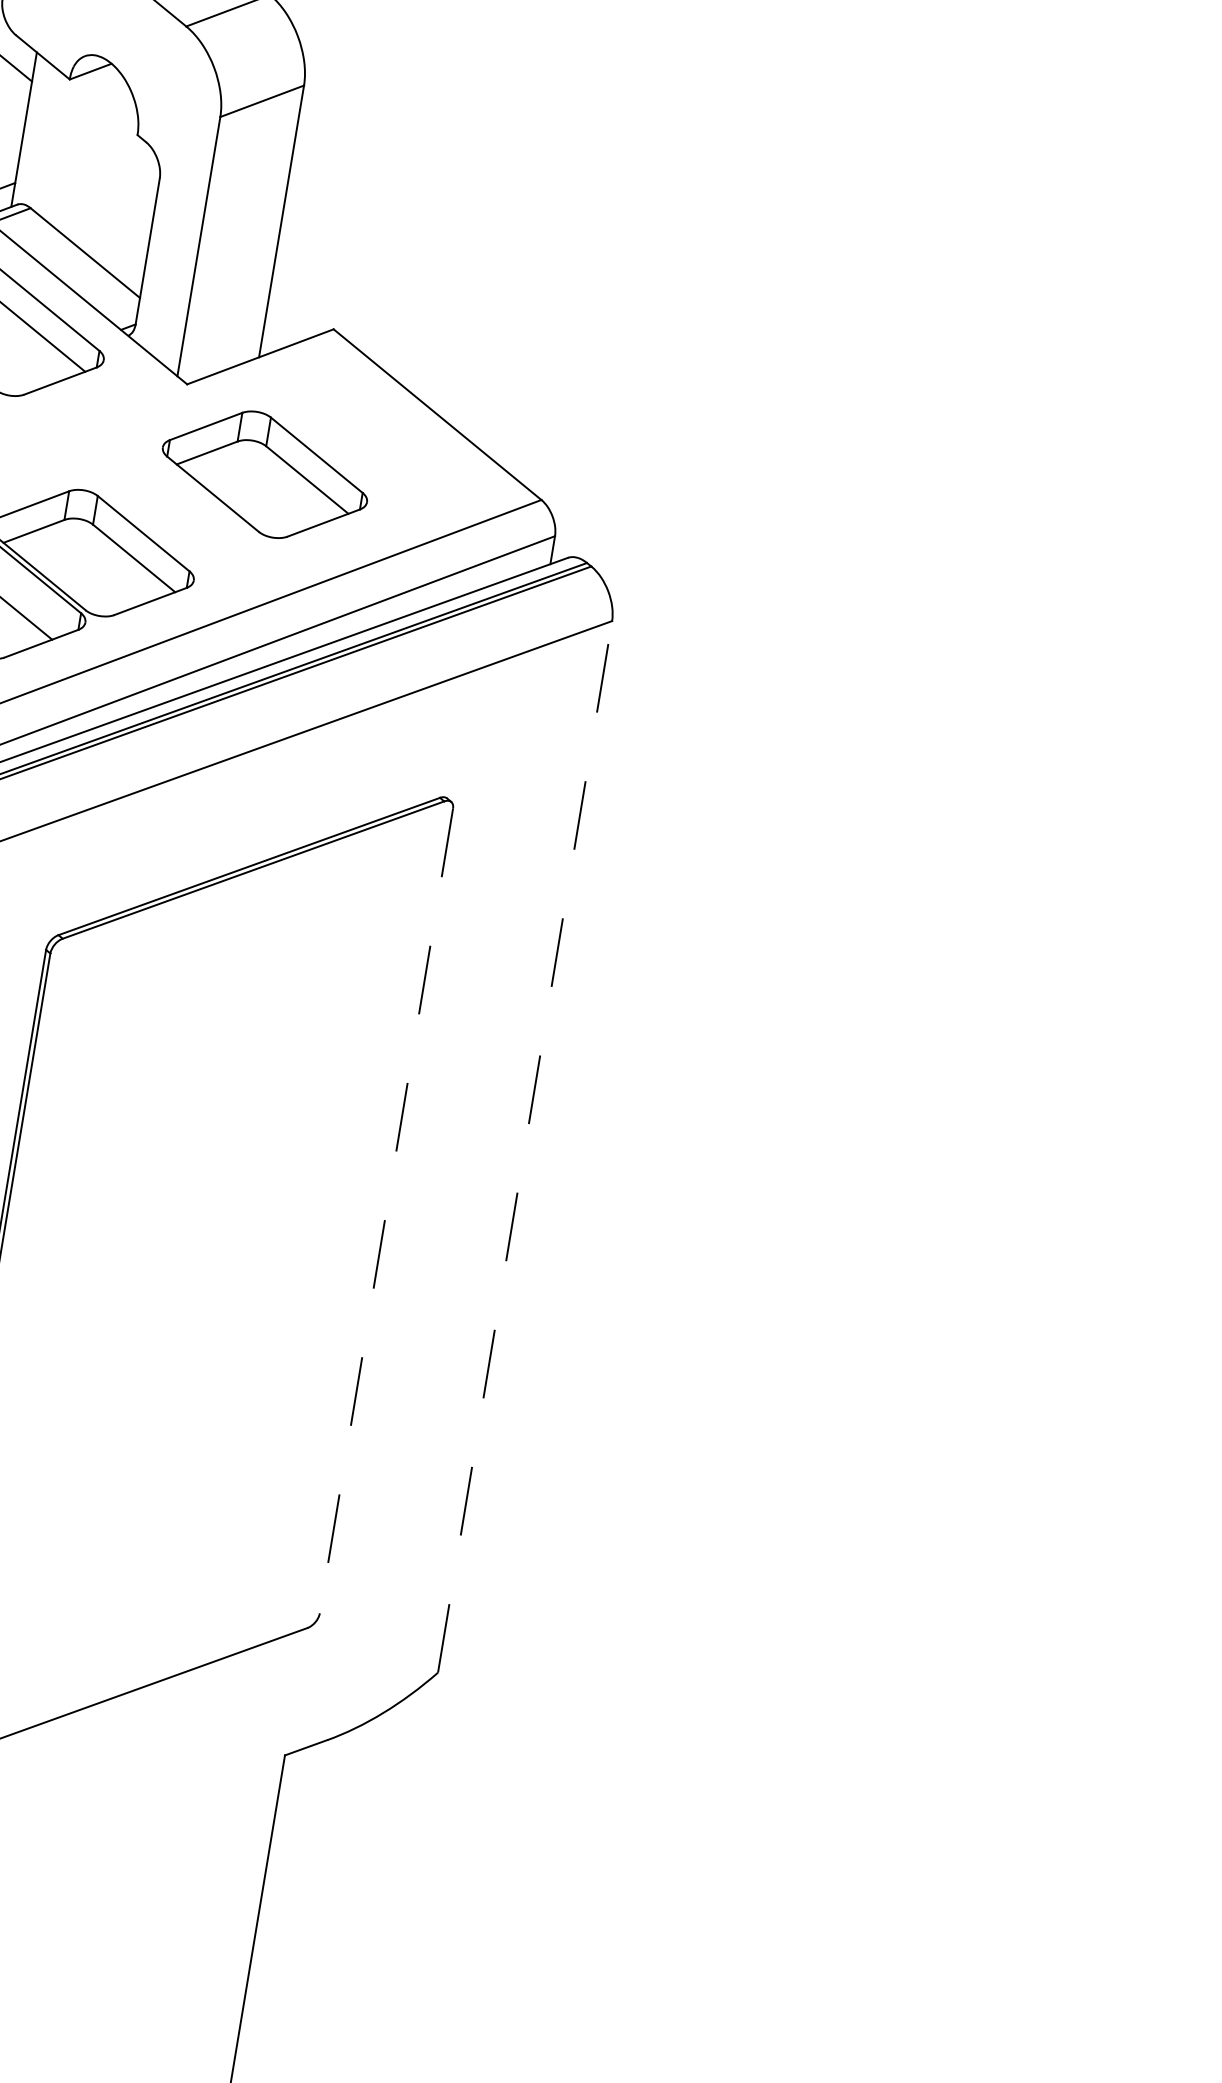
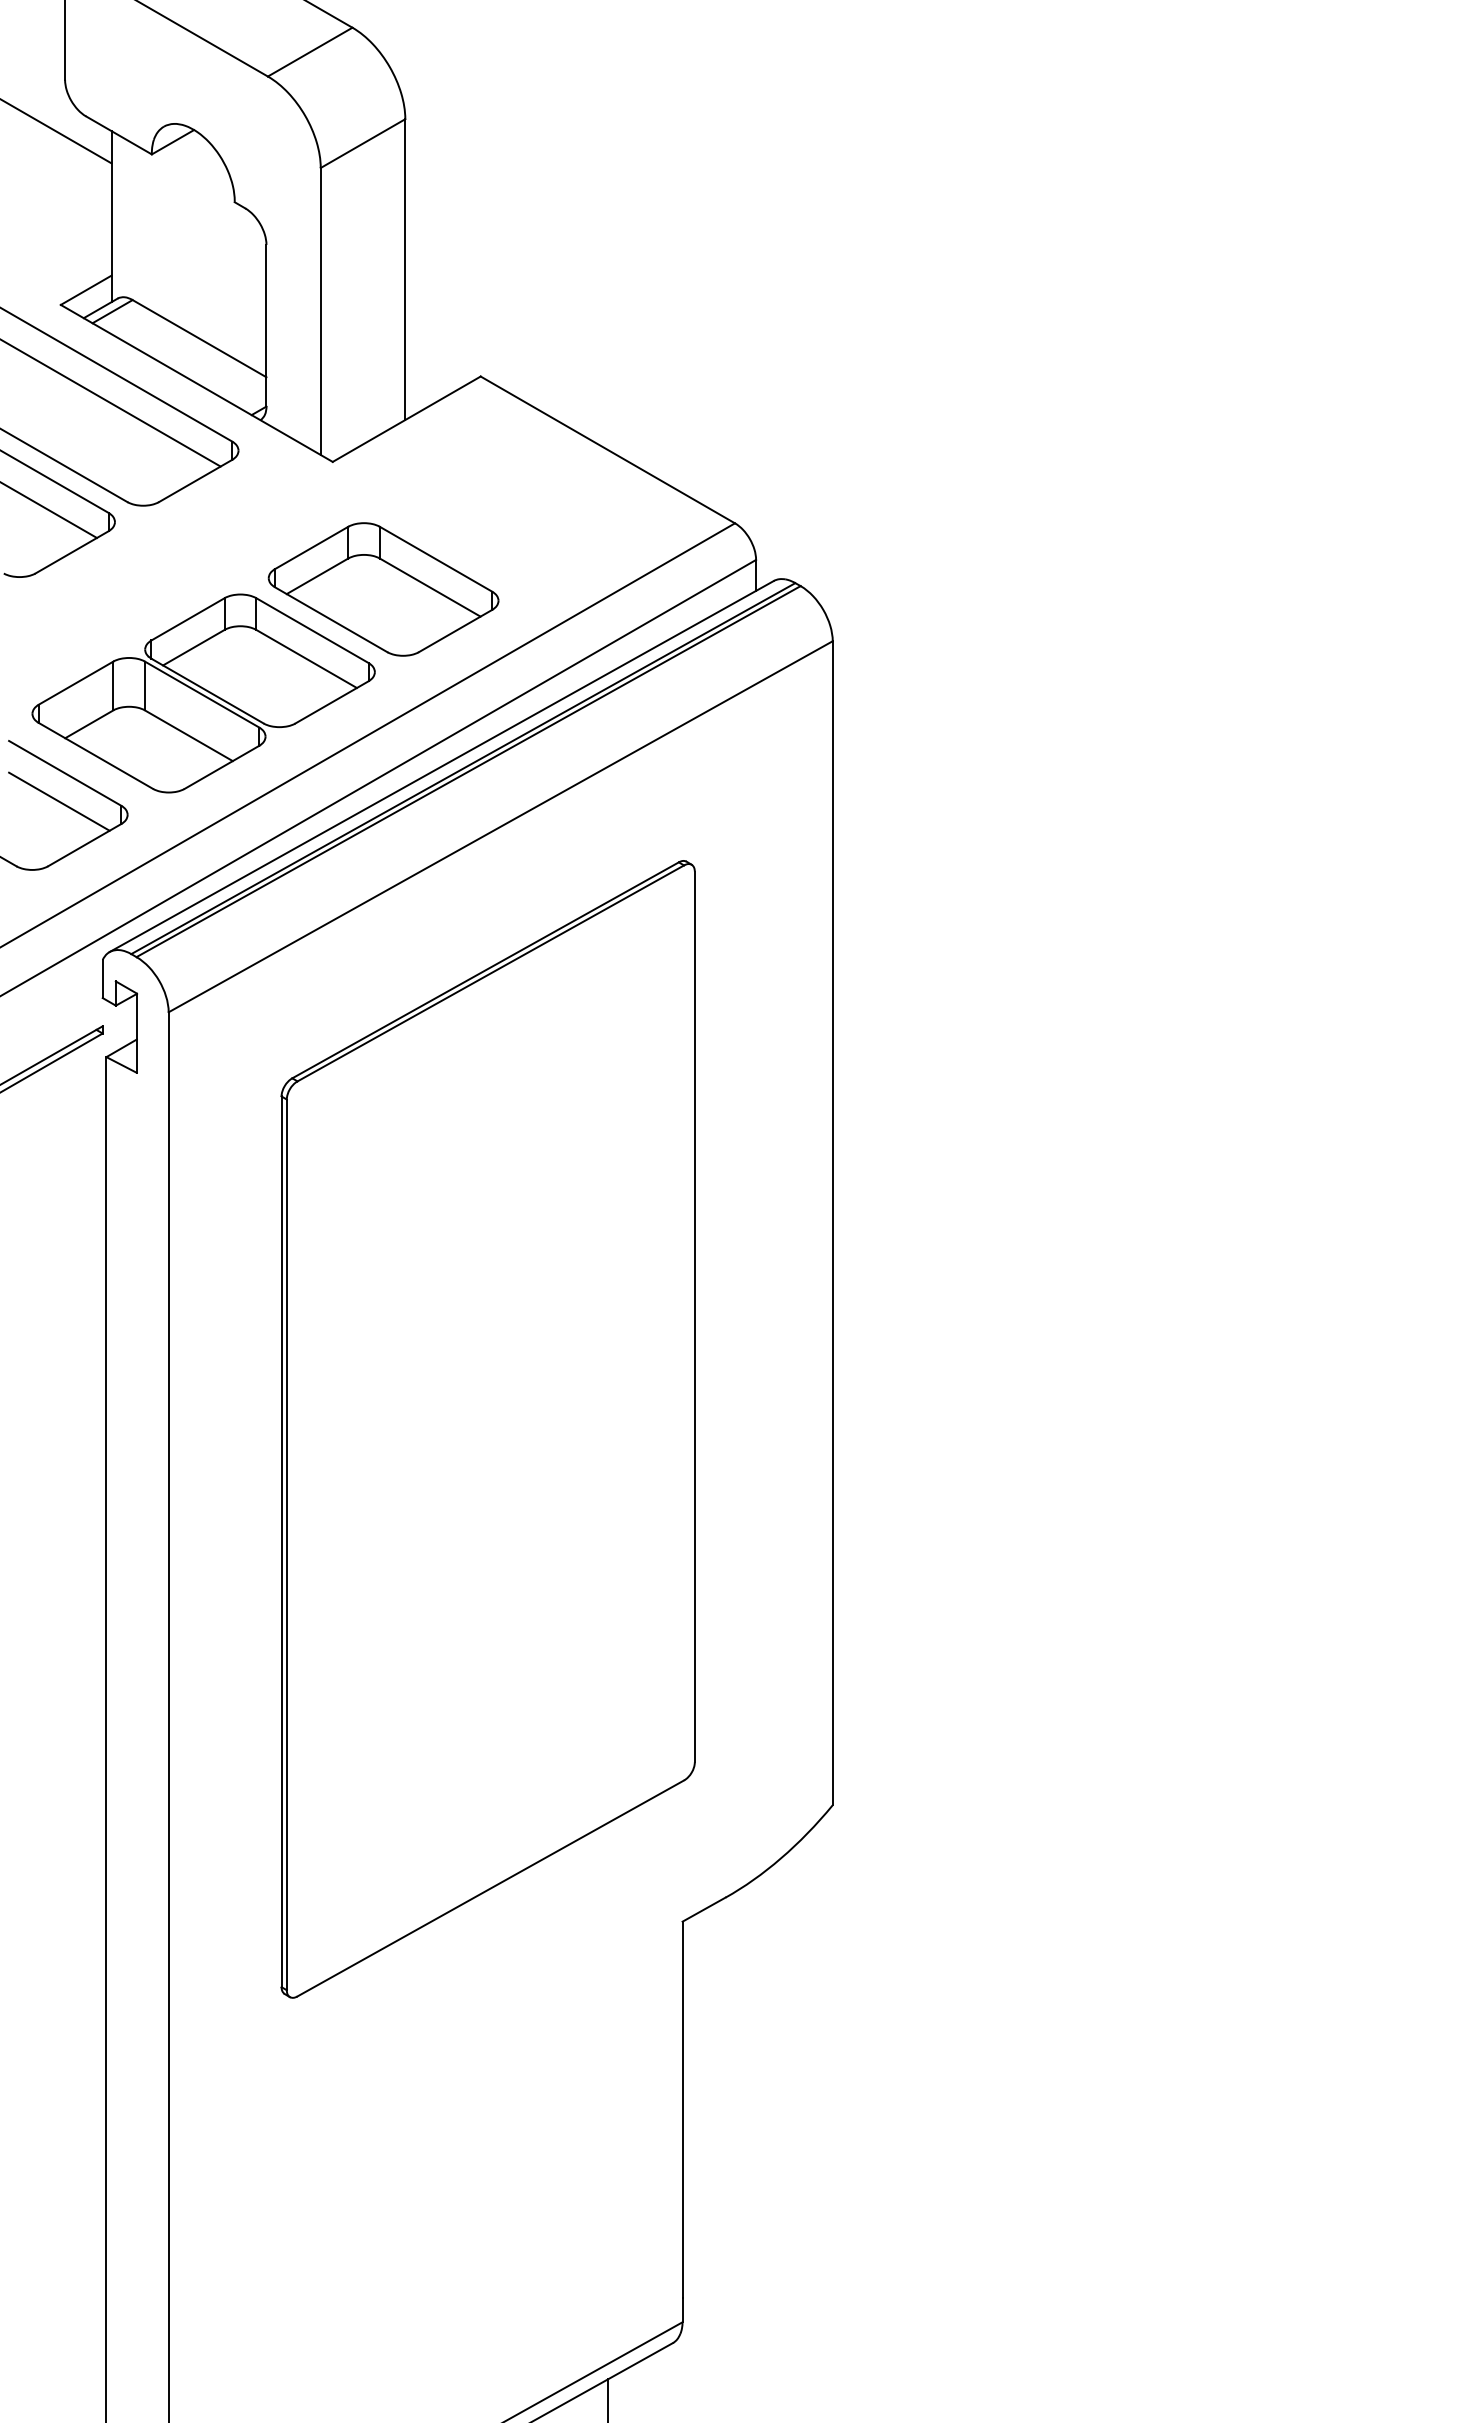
part: (264, 474) -> (383, 589), moved
line: (524, 1147) -> (832, 1223), dashed -> solid
line: (386, 1211) -> (694, 1317), dashed -> solid

